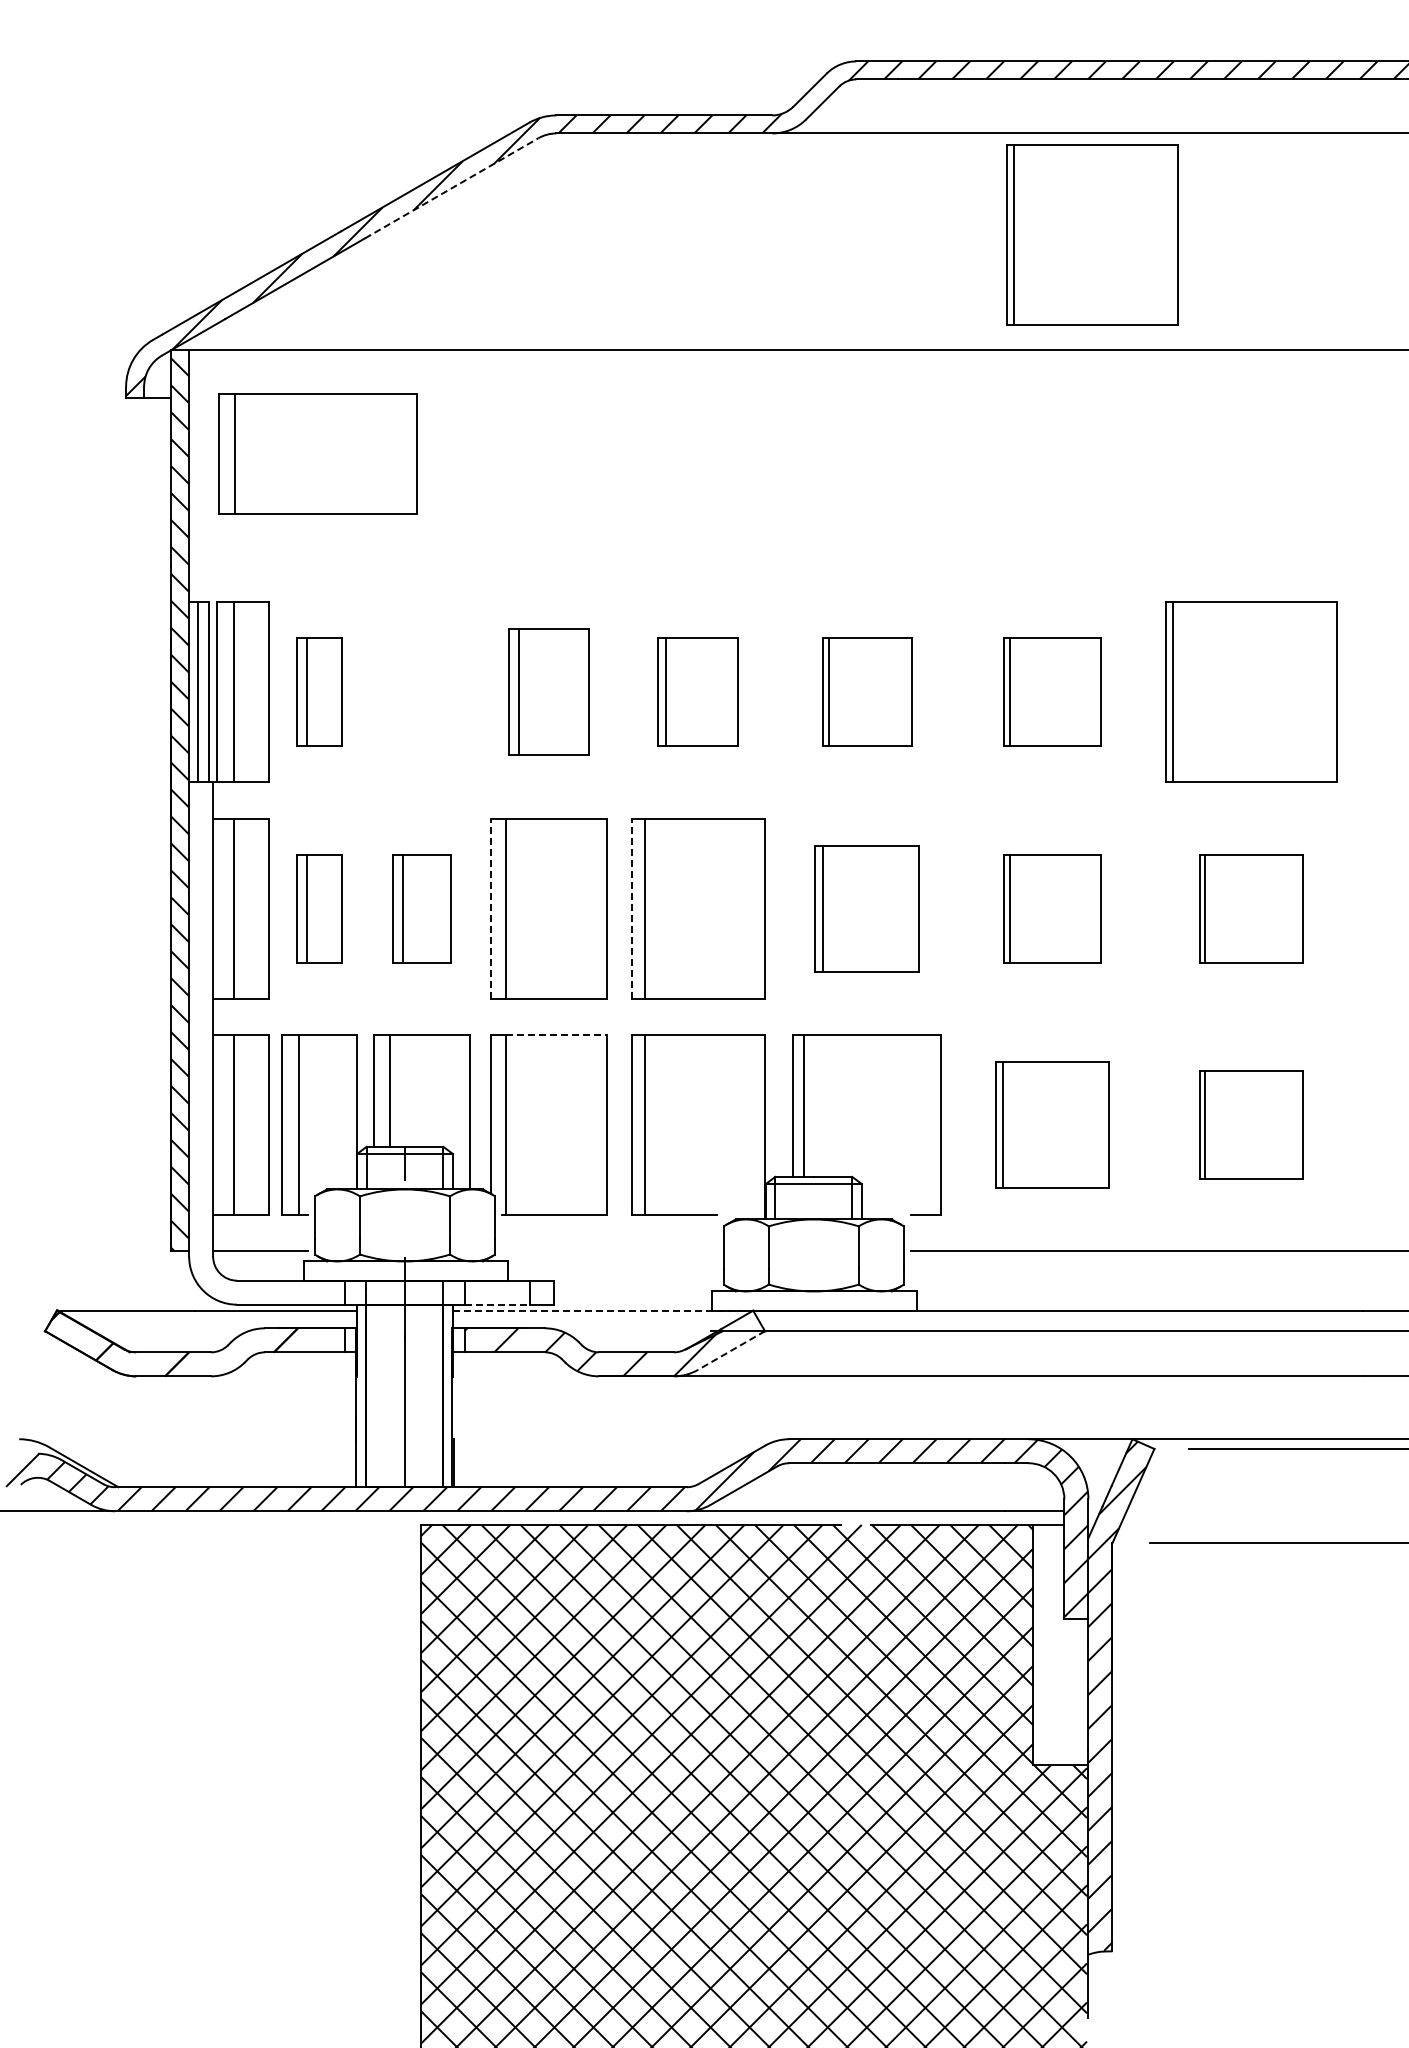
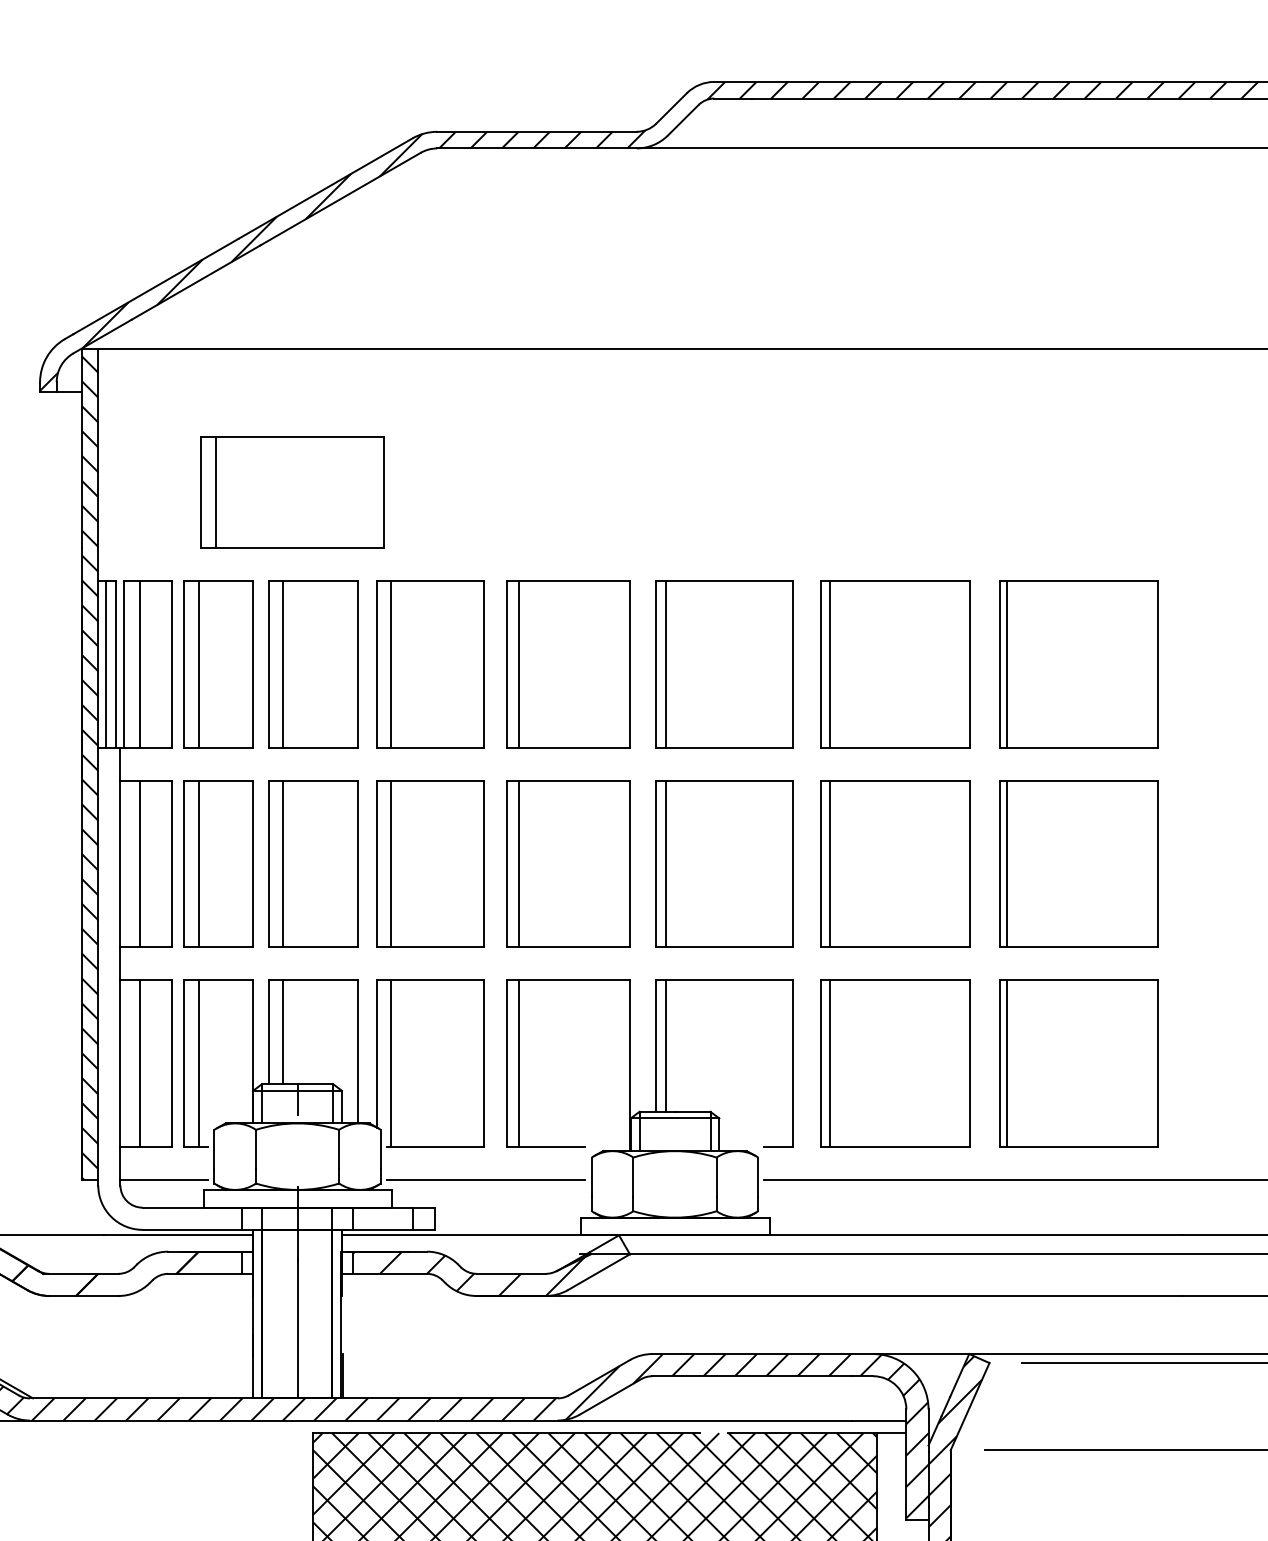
line: (452, 188) -> (341, 199), dashed -> solid
part: (1092, 234) -> (932, 241), removed
part: (317, 453) -> (292, 491), moved
part: (319, 691) -> (218, 663), size x1.67
part: (421, 691) -> (312, 663), added
part: (548, 691) -> (430, 663), size x1.43
part: (698, 691) -> (568, 663), size x1.67
part: (866, 691) -> (723, 663), size x1.67
part: (1052, 691) -> (895, 663), size x1.67
part: (319, 908) -> (218, 864), size x1.67
part: (421, 908) -> (312, 864), size x1.67
line: (491, 908) -> (377, 864), dashed -> solid
line: (631, 908) -> (506, 864), dashed -> solid
part: (866, 908) -> (723, 864), size x1.43
part: (1052, 908) -> (895, 864), size x1.67
part: (1251, 908) -> (1079, 864), size x1.67
line: (556, 1034) -> (437, 980), dashed -> solid
part: (1052, 1124) -> (895, 1063), size x1.43
part: (1251, 1124) -> (1079, 1063), size x1.67
line: (608, 1250) -> (485, 1179), added
line: (498, 1304) -> (383, 1229), dashed -> solid
line: (603, 1310) -> (480, 1235), dashed -> solid
line: (731, 1350) -> (599, 1272), dashed -> solid

